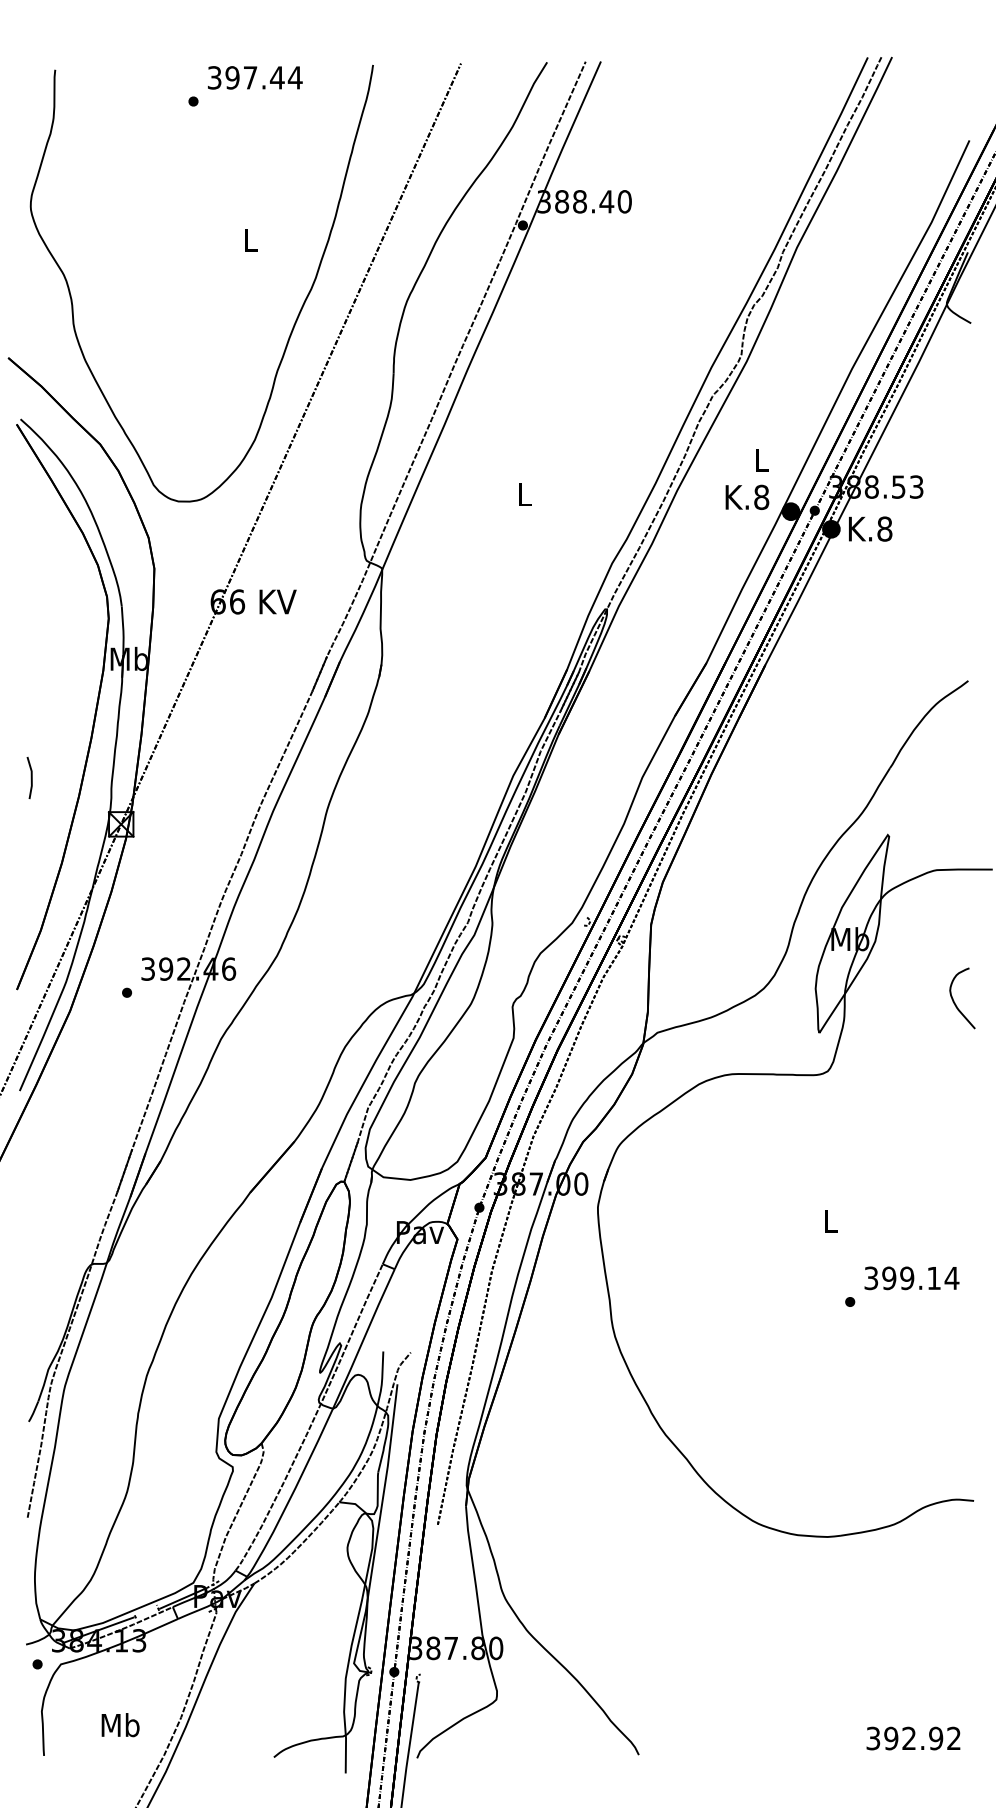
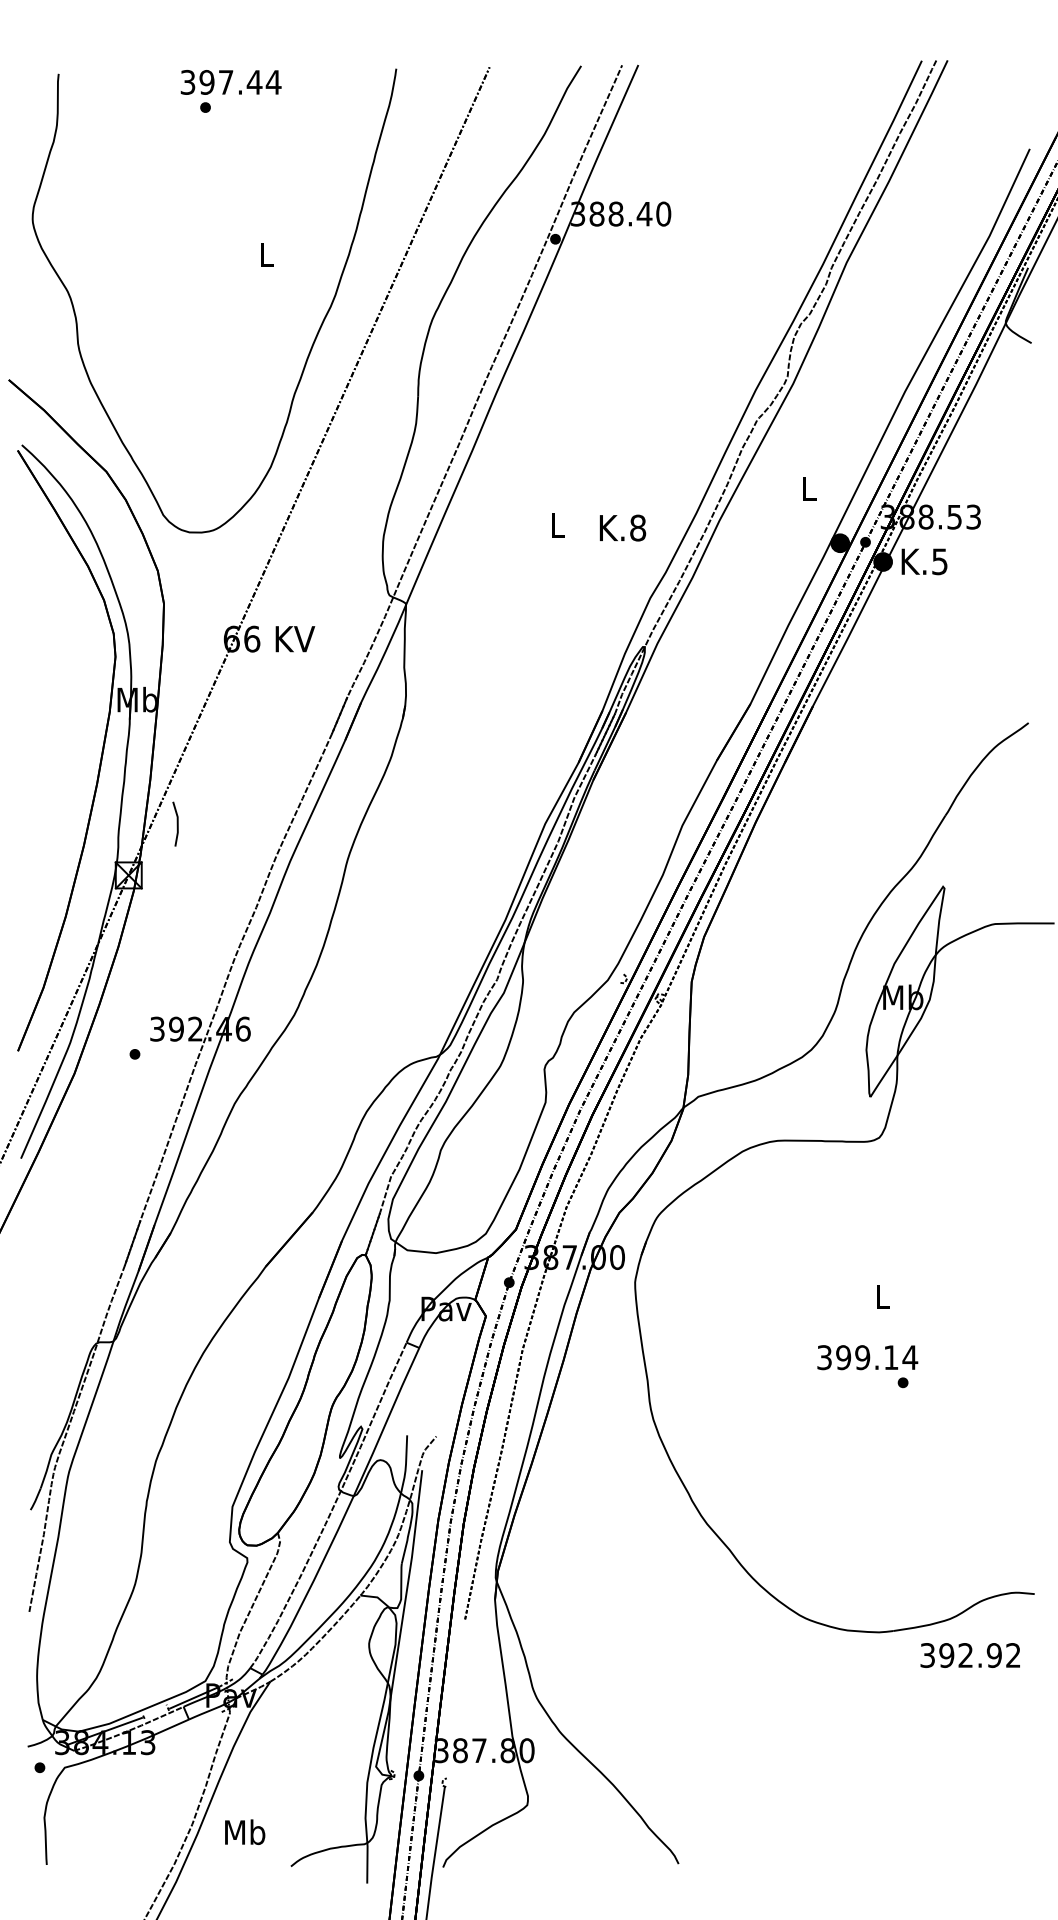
text: (254, 77) -> (230, 82), moved
text: (747, 496) -> (622, 527), moved
text: (884, 528) -> (939, 561), K.8 -> K.5
line: (30, 777) -> (176, 823), moved
curve: (955, 1002) -> (1014, 1064), removed
text: (911, 1278) -> (867, 1357), moved
text: (120, 1724) -> (245, 1831), moved
text: (912, 1738) -> (969, 1655), moved

